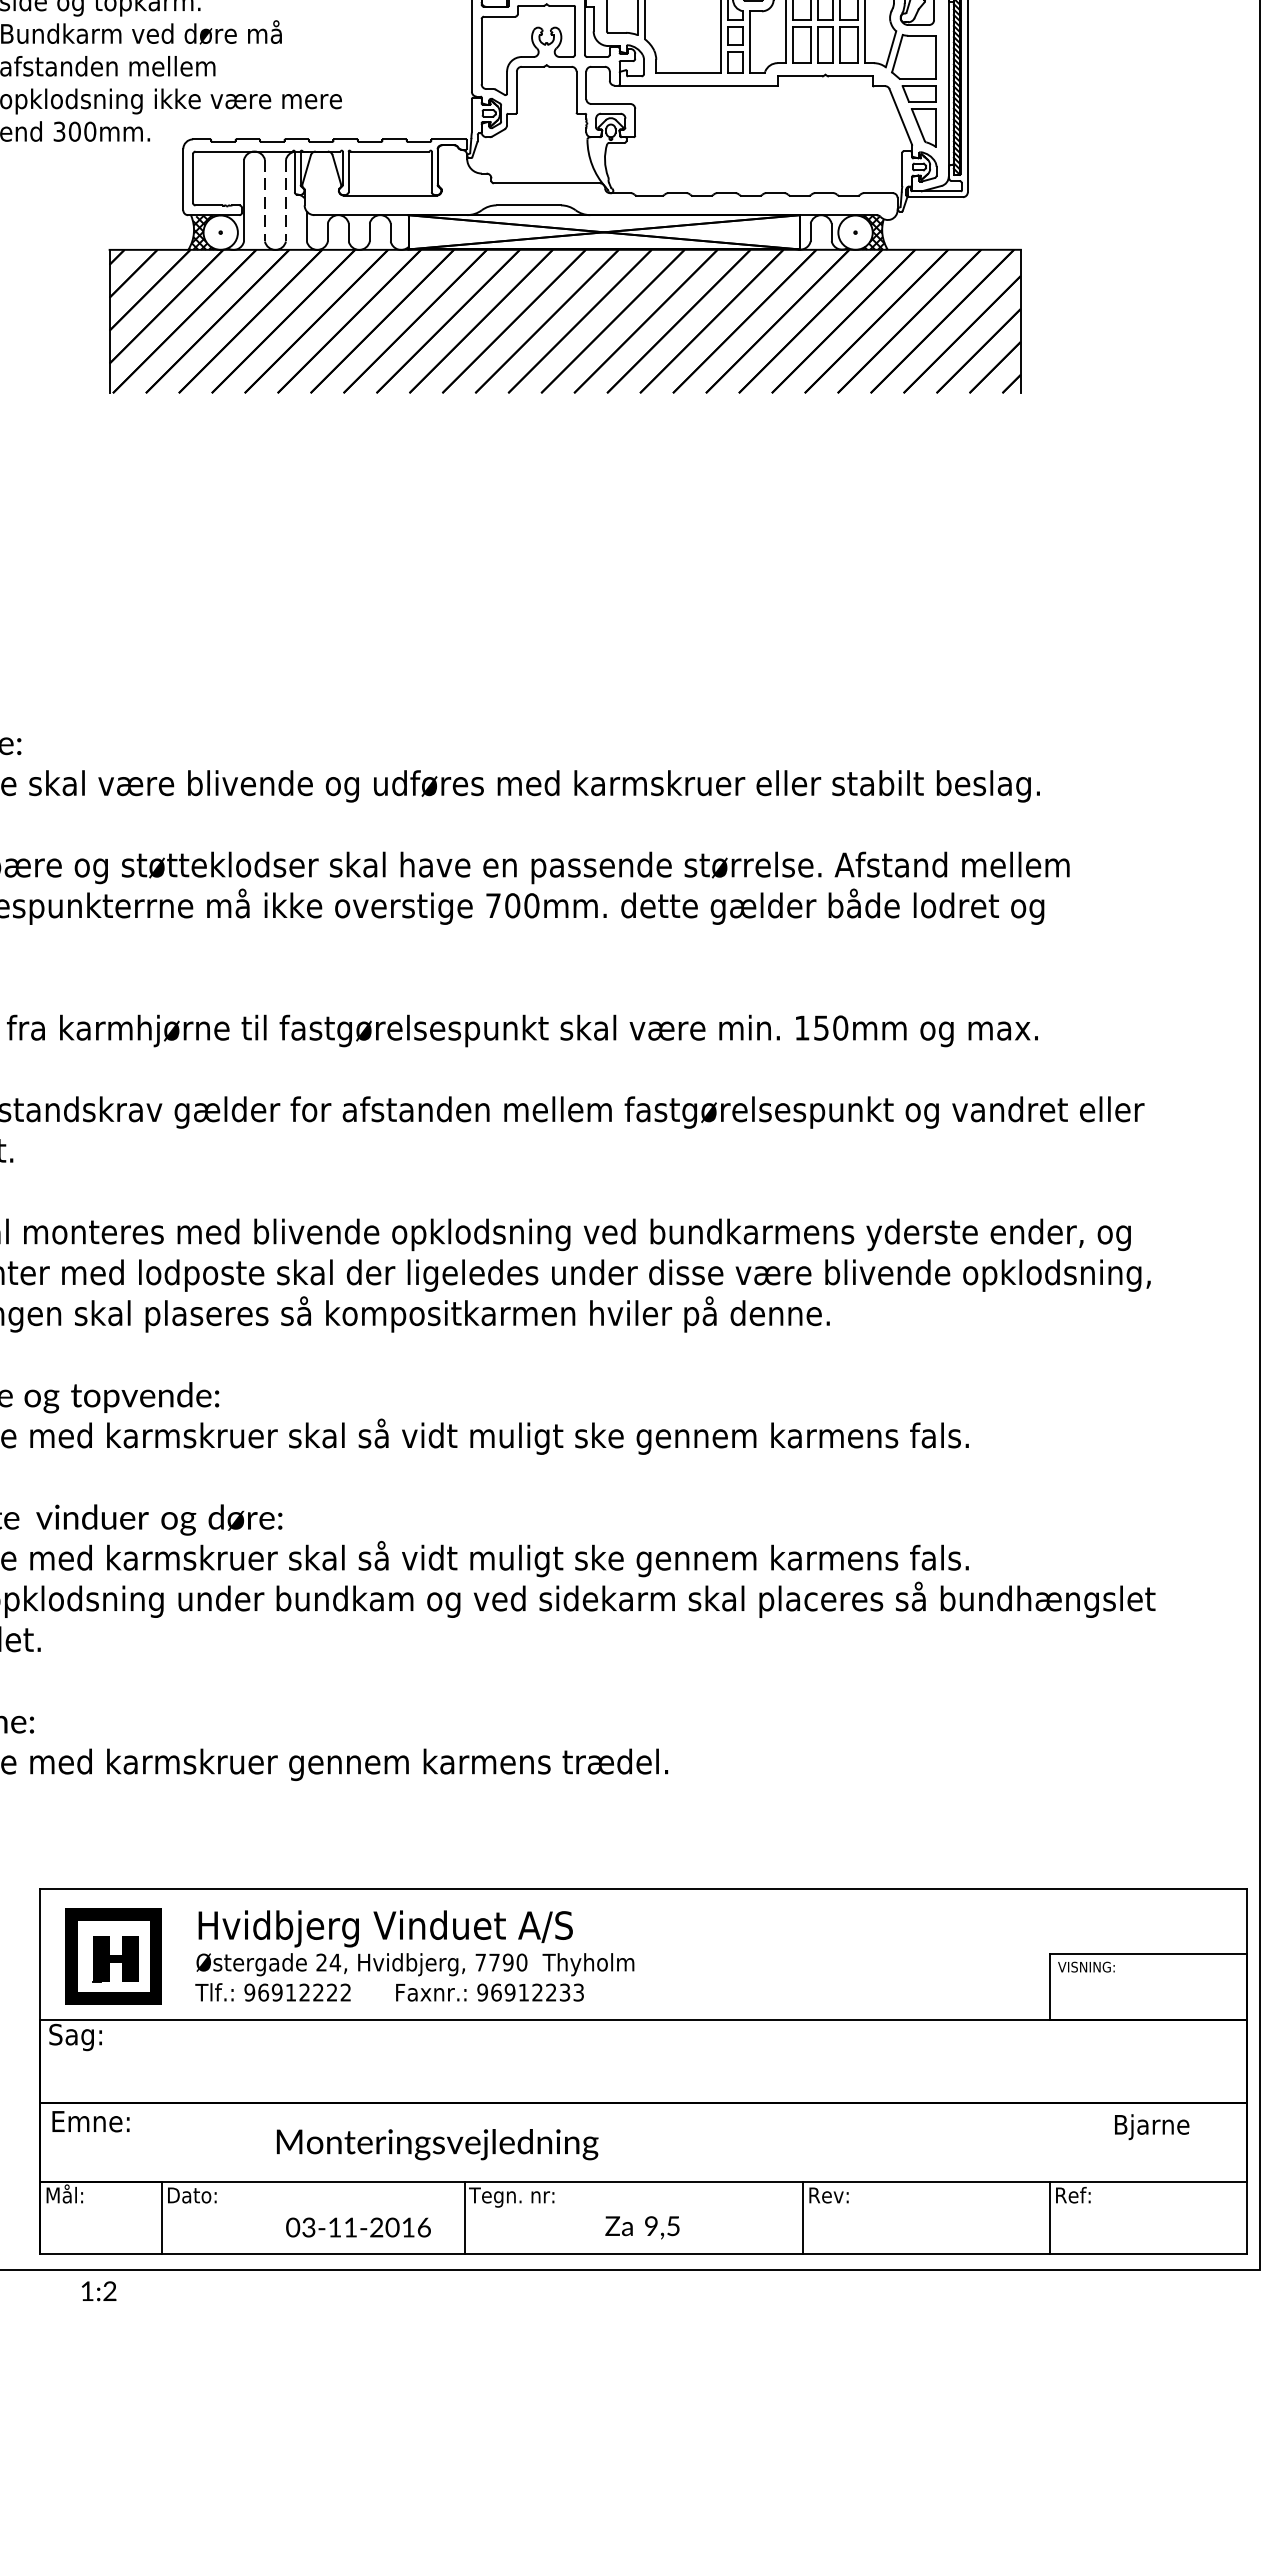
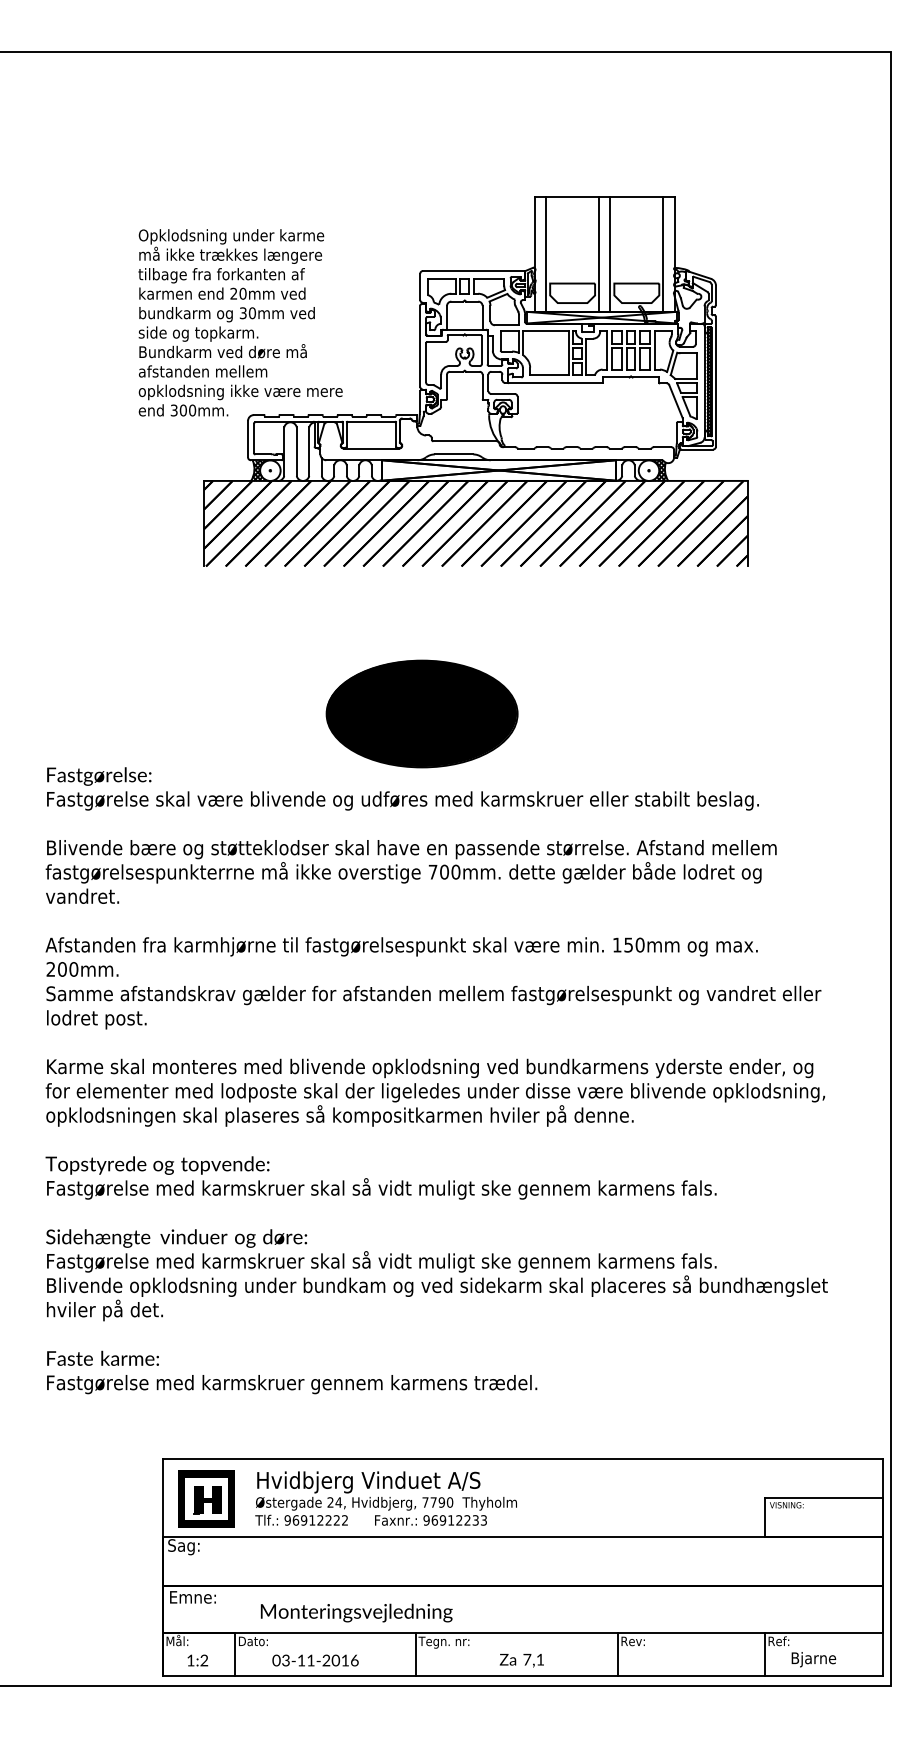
line: (264, 202) -> (296, 452), dashed -> solid
line: (286, 202) -> (309, 452), dashed -> solid
part: (474, 639) -> (421, 713), added
text: (1151, 2126) -> (813, 1659), moved
text: (437, 2143) -> (356, 1612), moved
text: (661, 2225) -> (533, 1659), 9,5 -> 7,1
text: (358, 2227) -> (315, 1660), moved
text: (98, 2291) -> (197, 1660), moved

